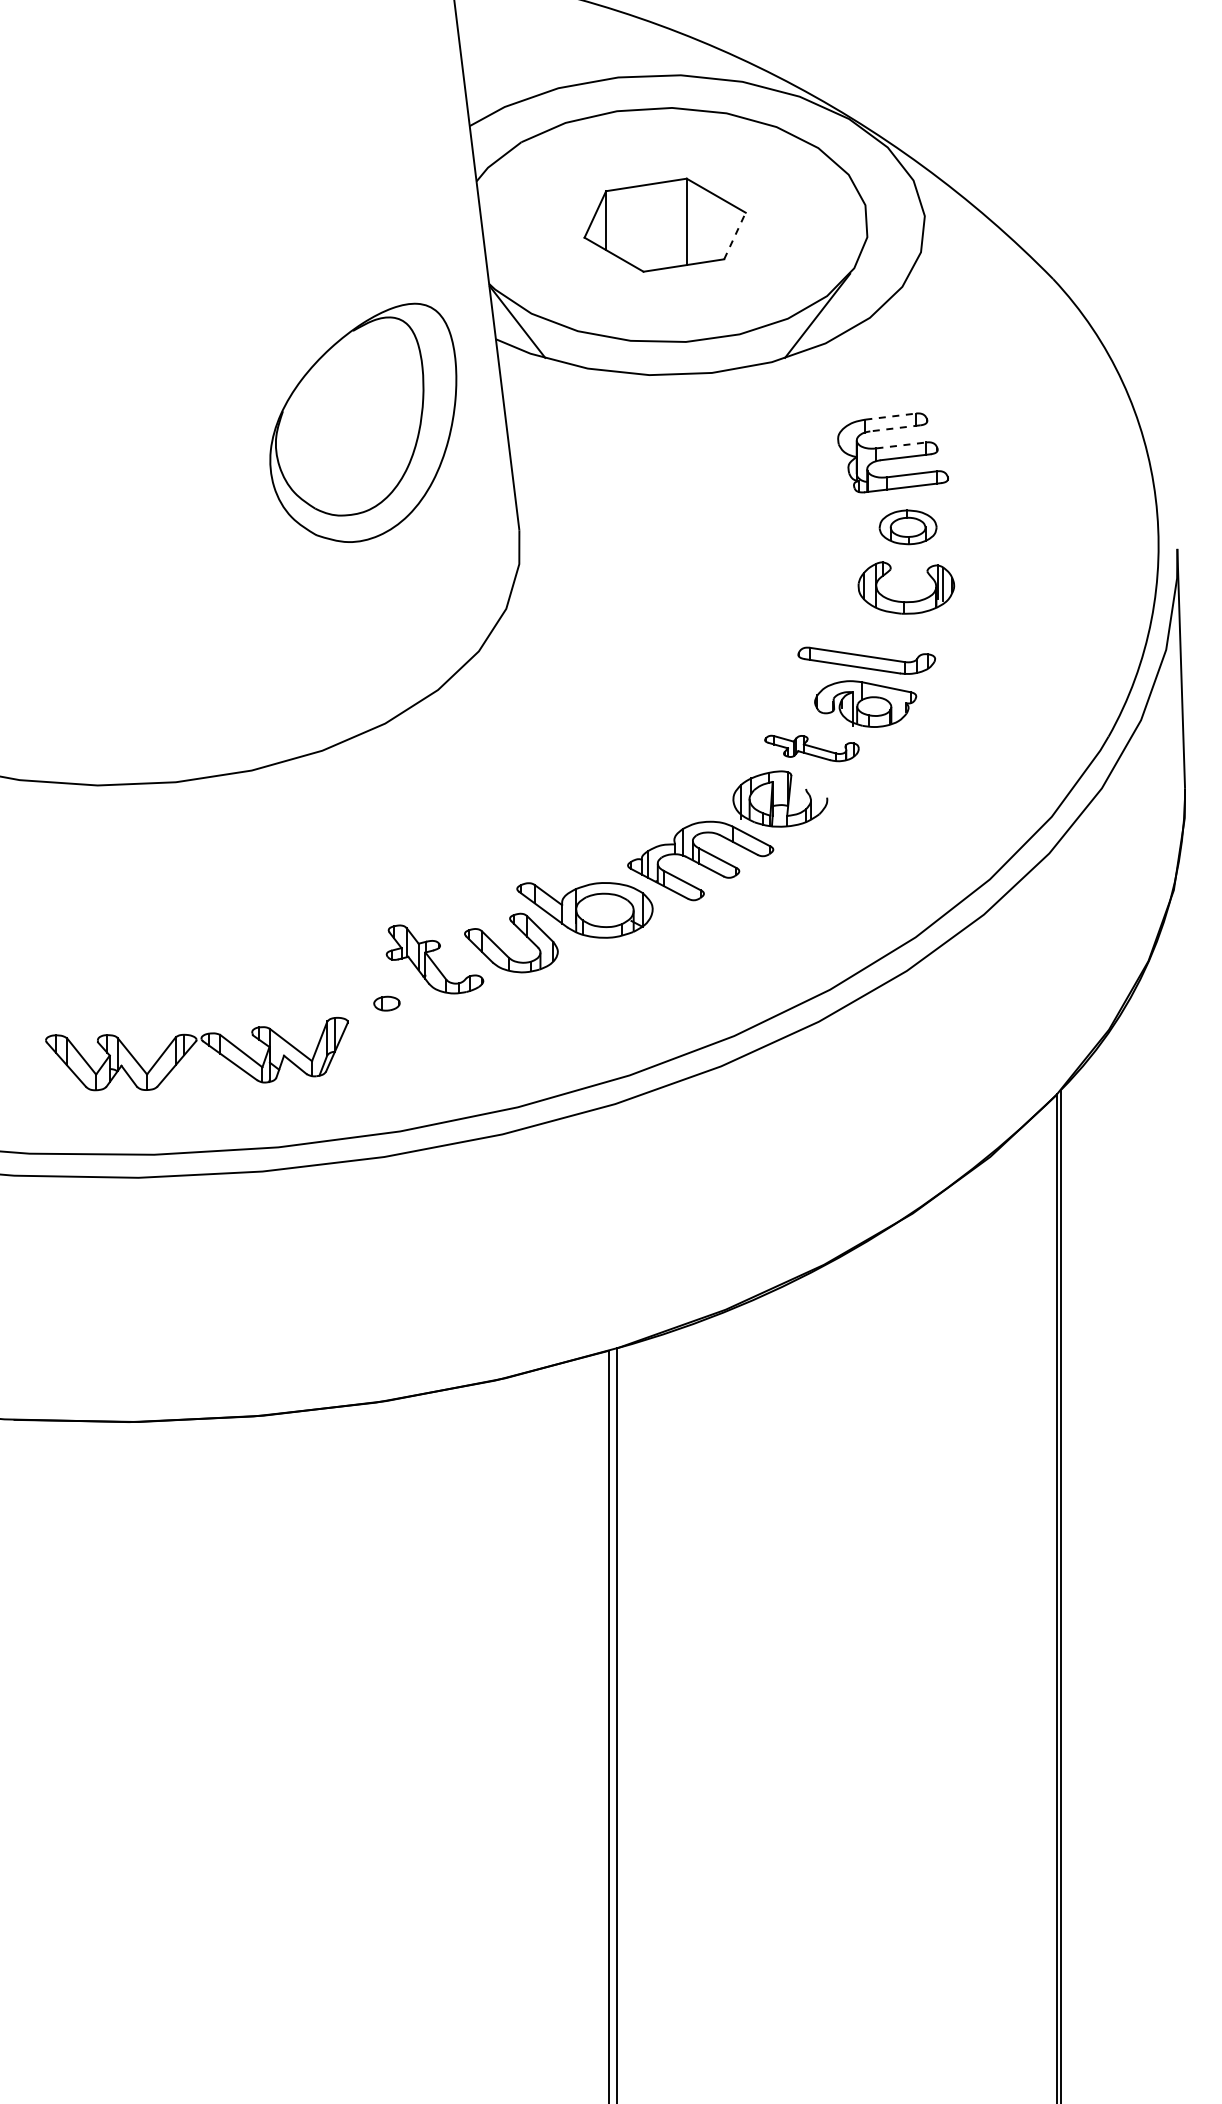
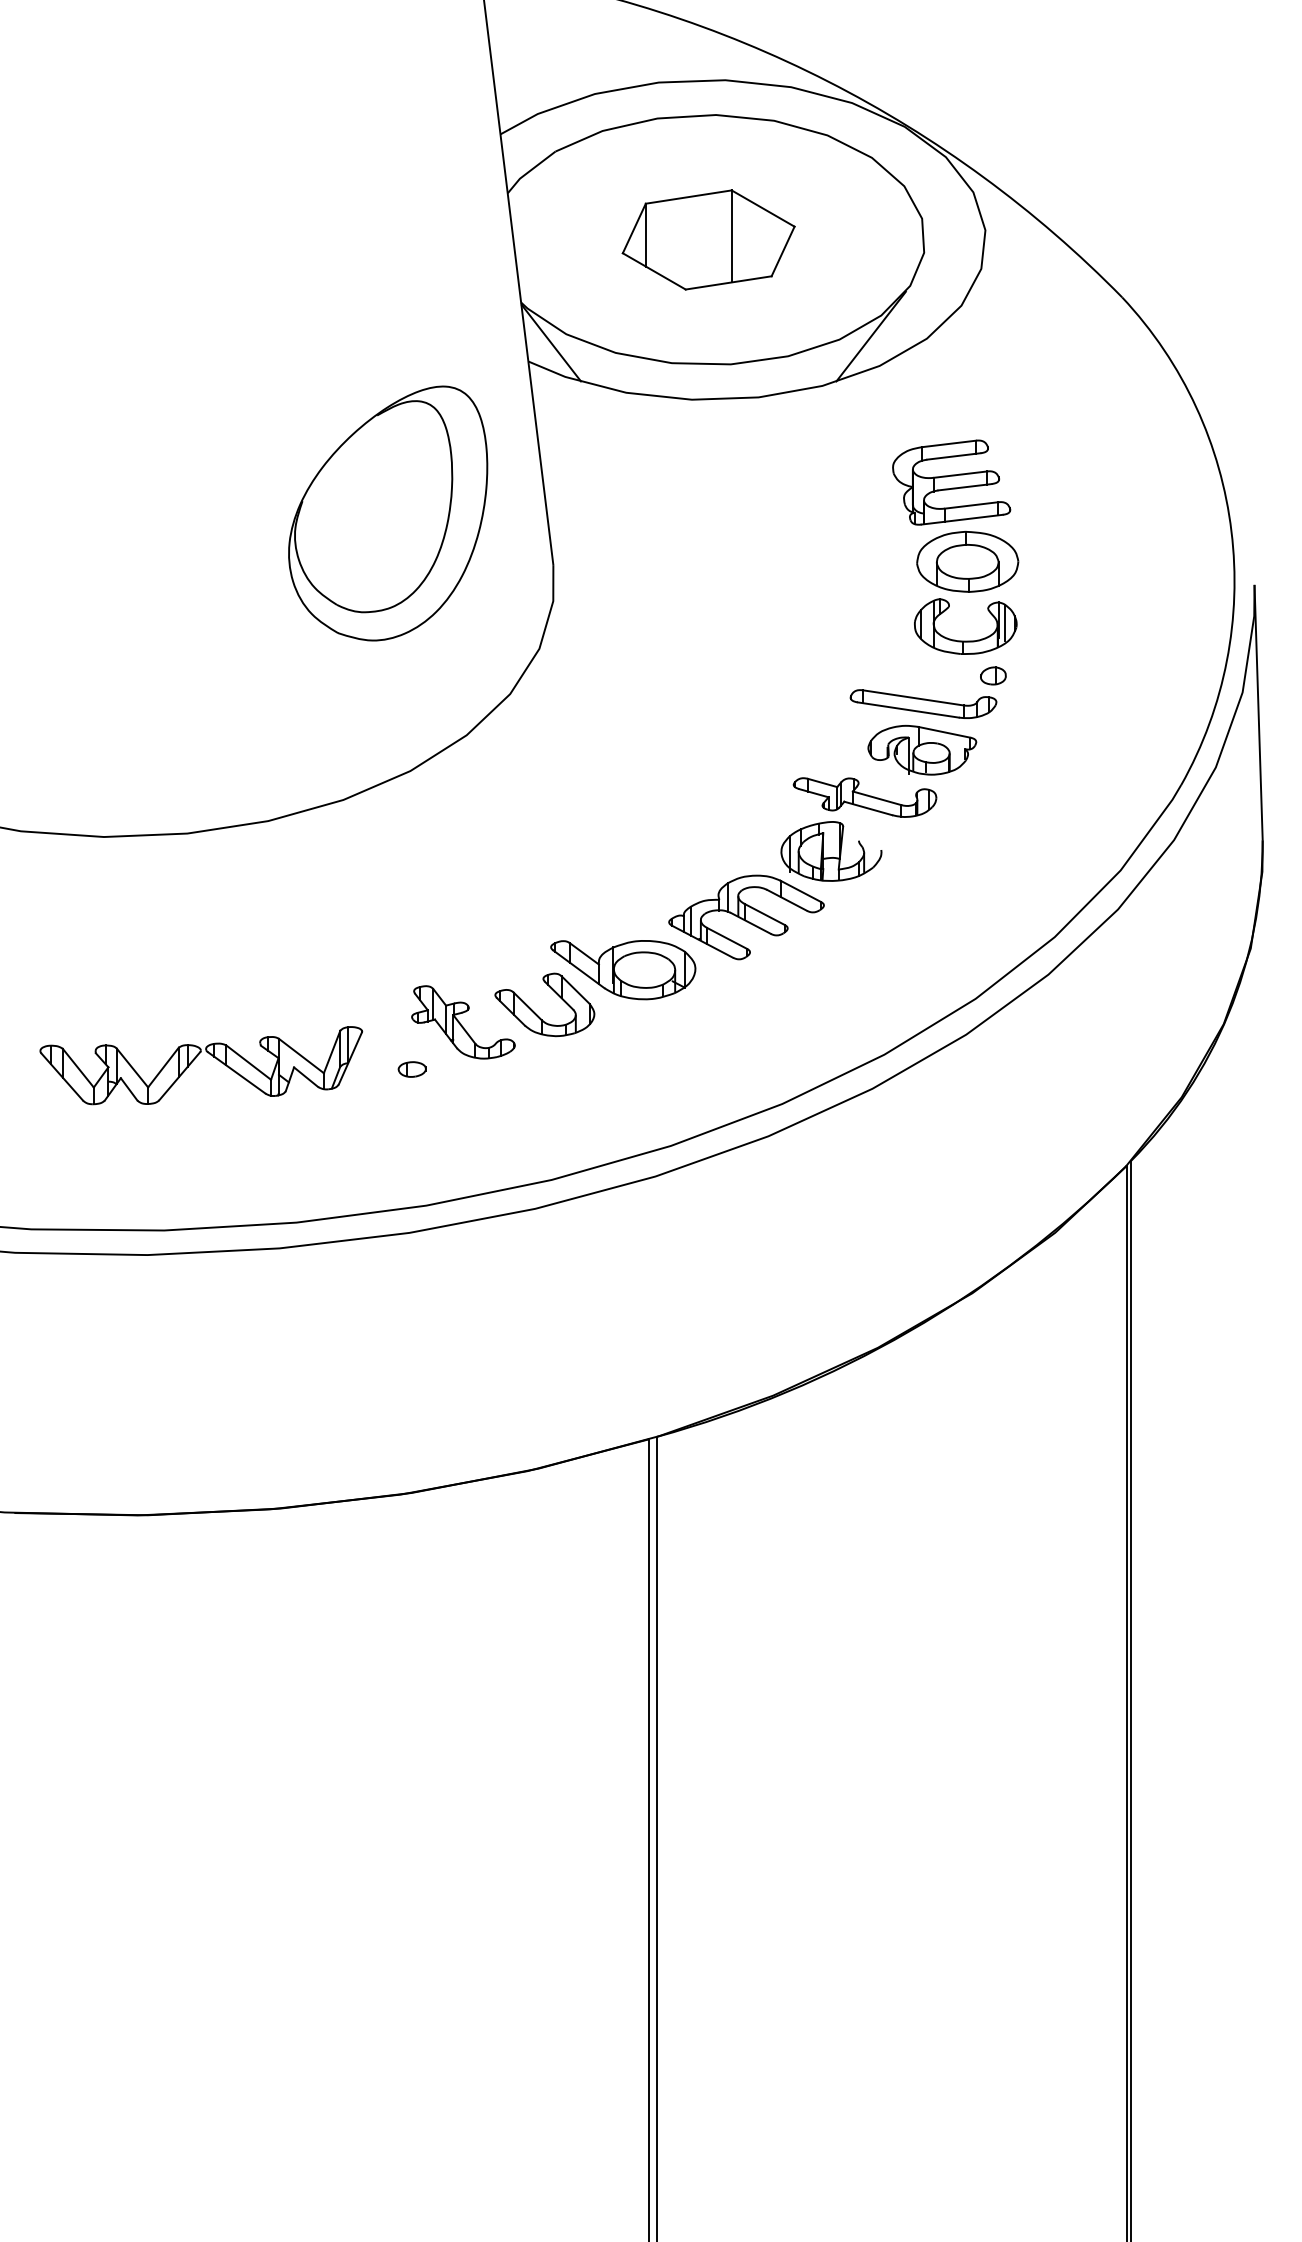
line: (734, 236) -> (782, 252), dashed -> solid
line: (890, 416) -> (948, 443), dashed -> solid
part: (363, 422) -> (388, 513), moved
line: (894, 428) -> (953, 456), dashed -> solid
line: (901, 445) -> (960, 474), dashed -> solid
part: (907, 527) -> (966, 562), size x1.67
part: (931, 634) -> (992, 676), added
part: (811, 748) -> (864, 797), size x1.43
part: (191, 1048) -> (195, 1059), moved

